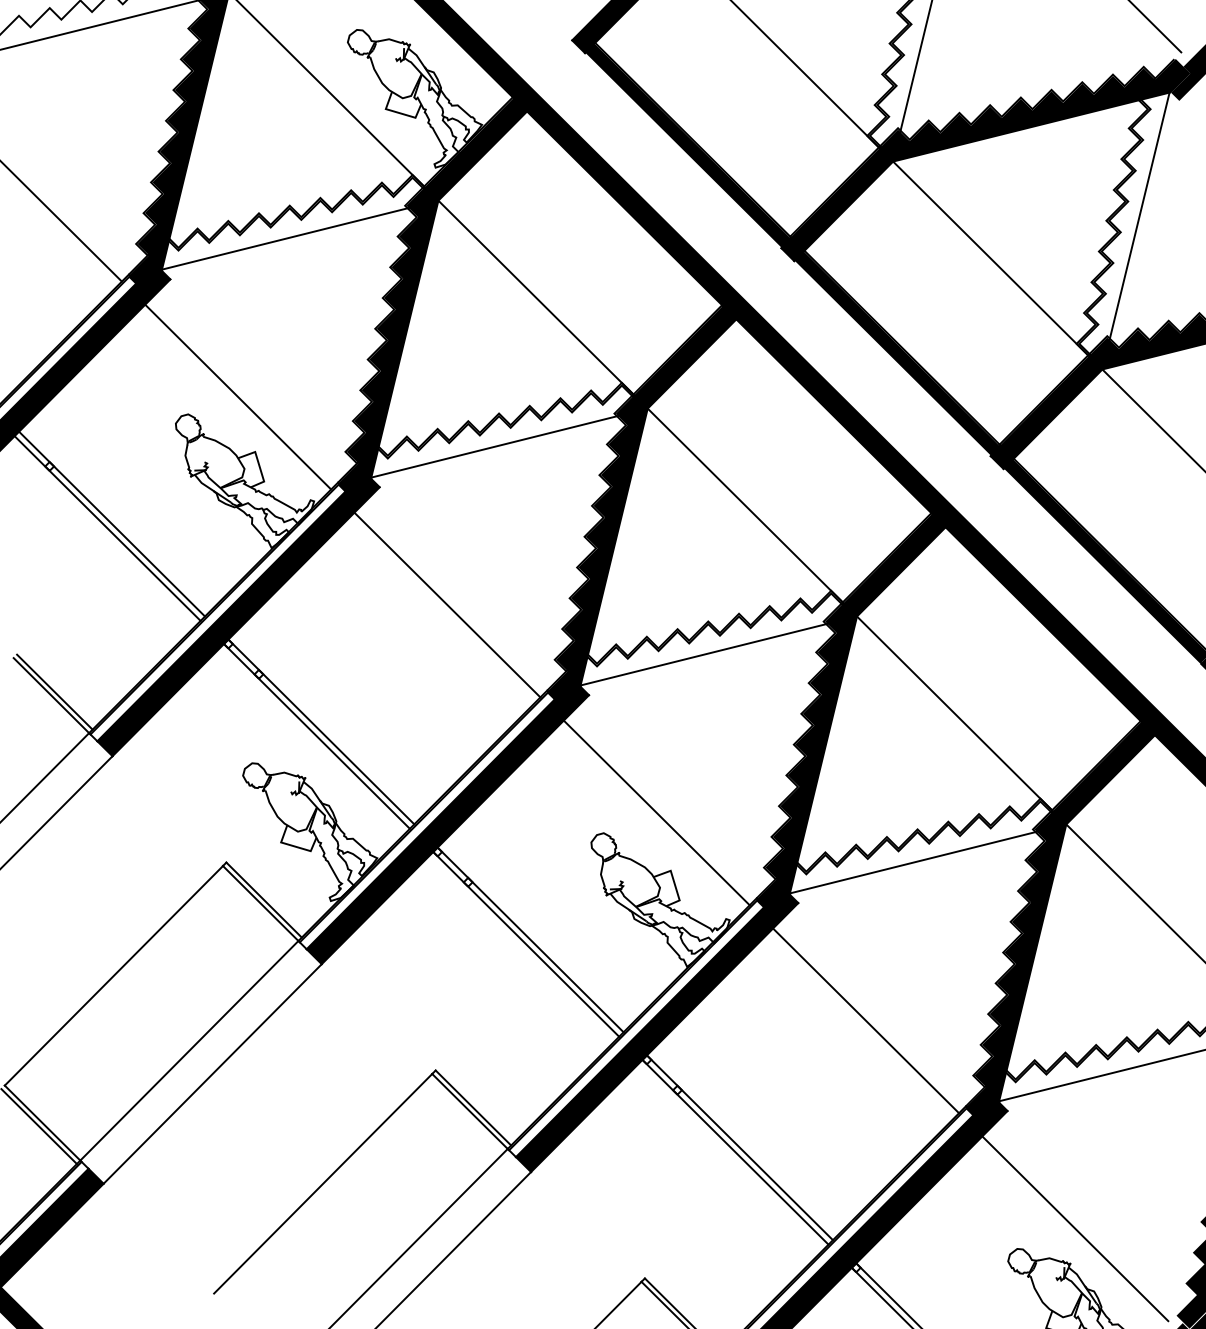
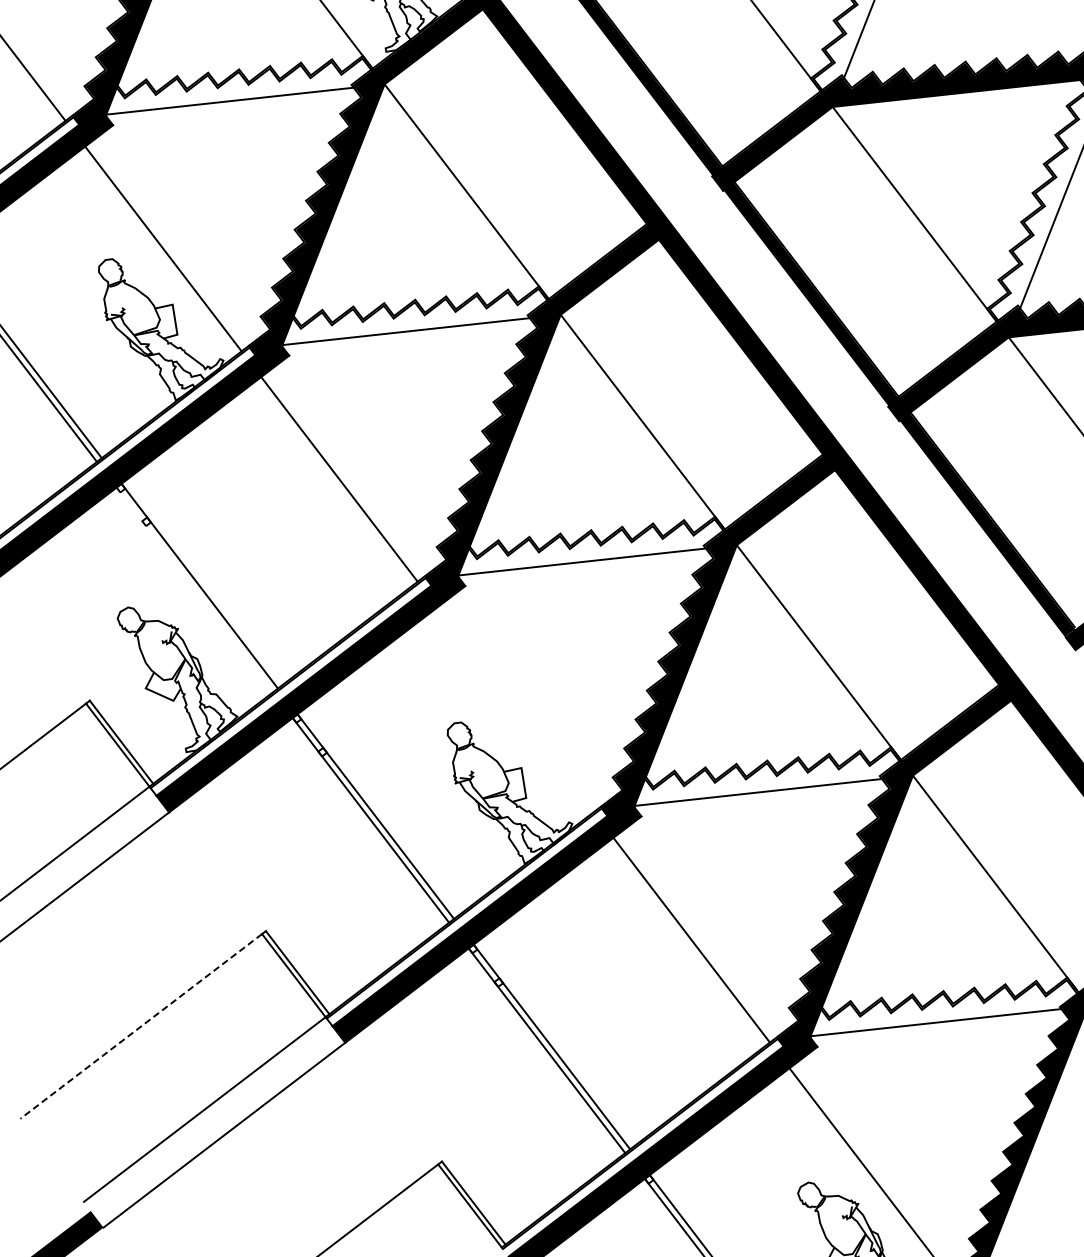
line: (316, 736) -> (194, 589), removed
line: (656, 812) -> (515, 709), removed
line: (323, 1183) -> (141, 1026), solid -> dashed

